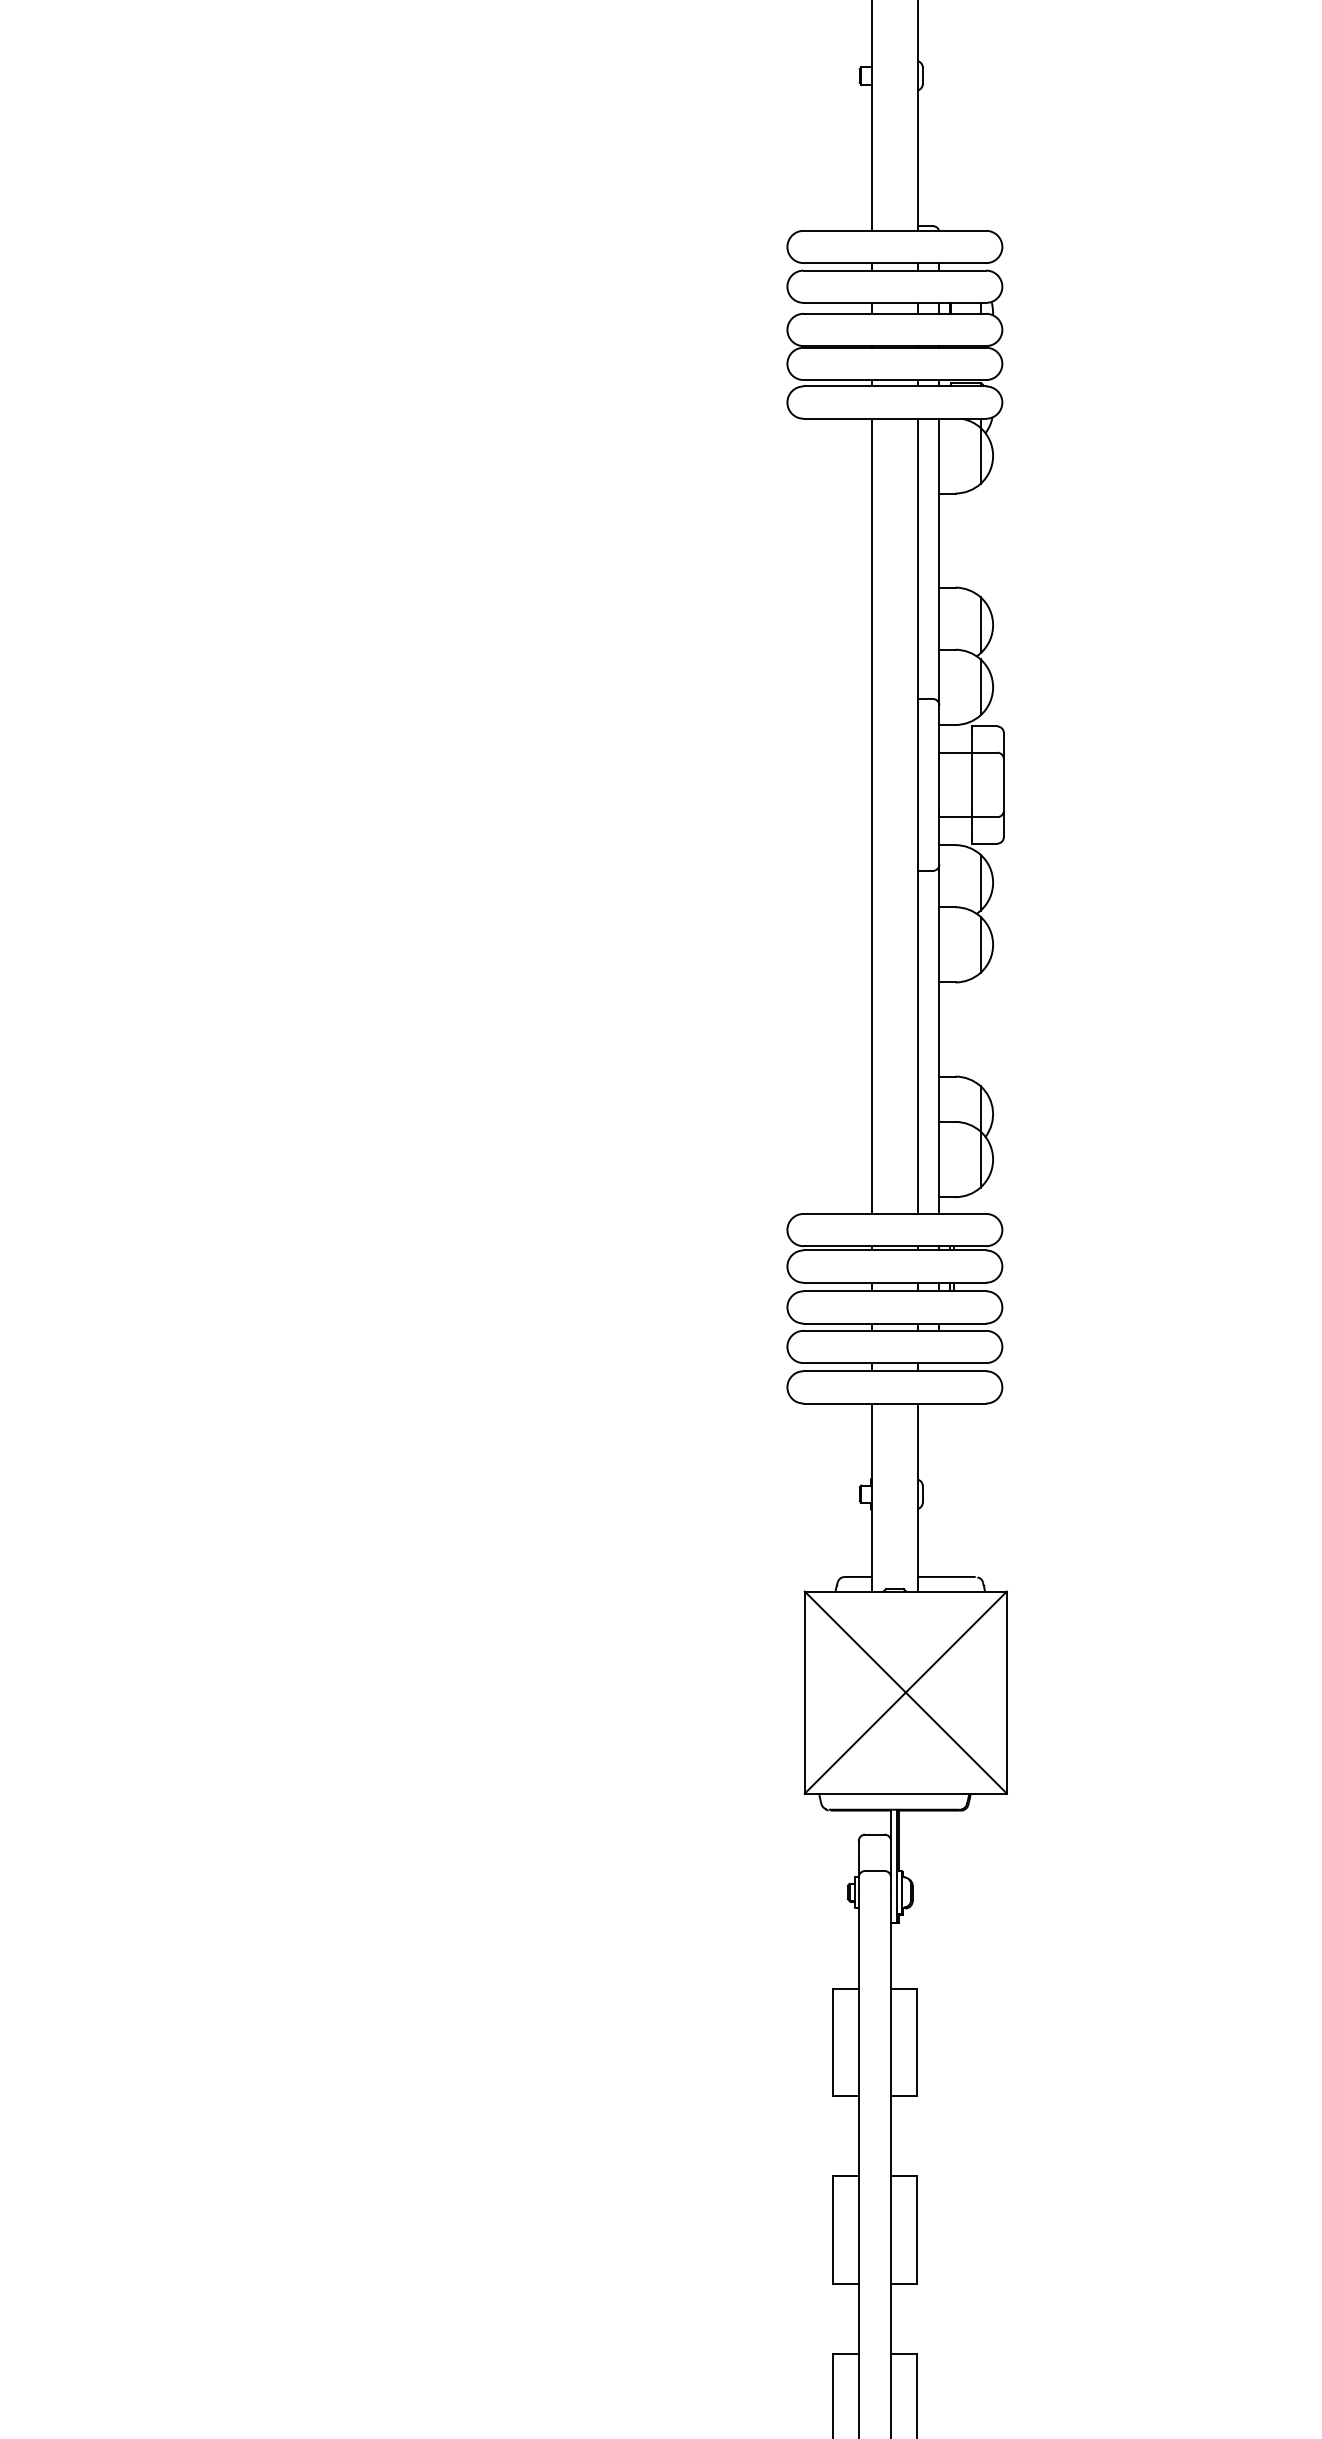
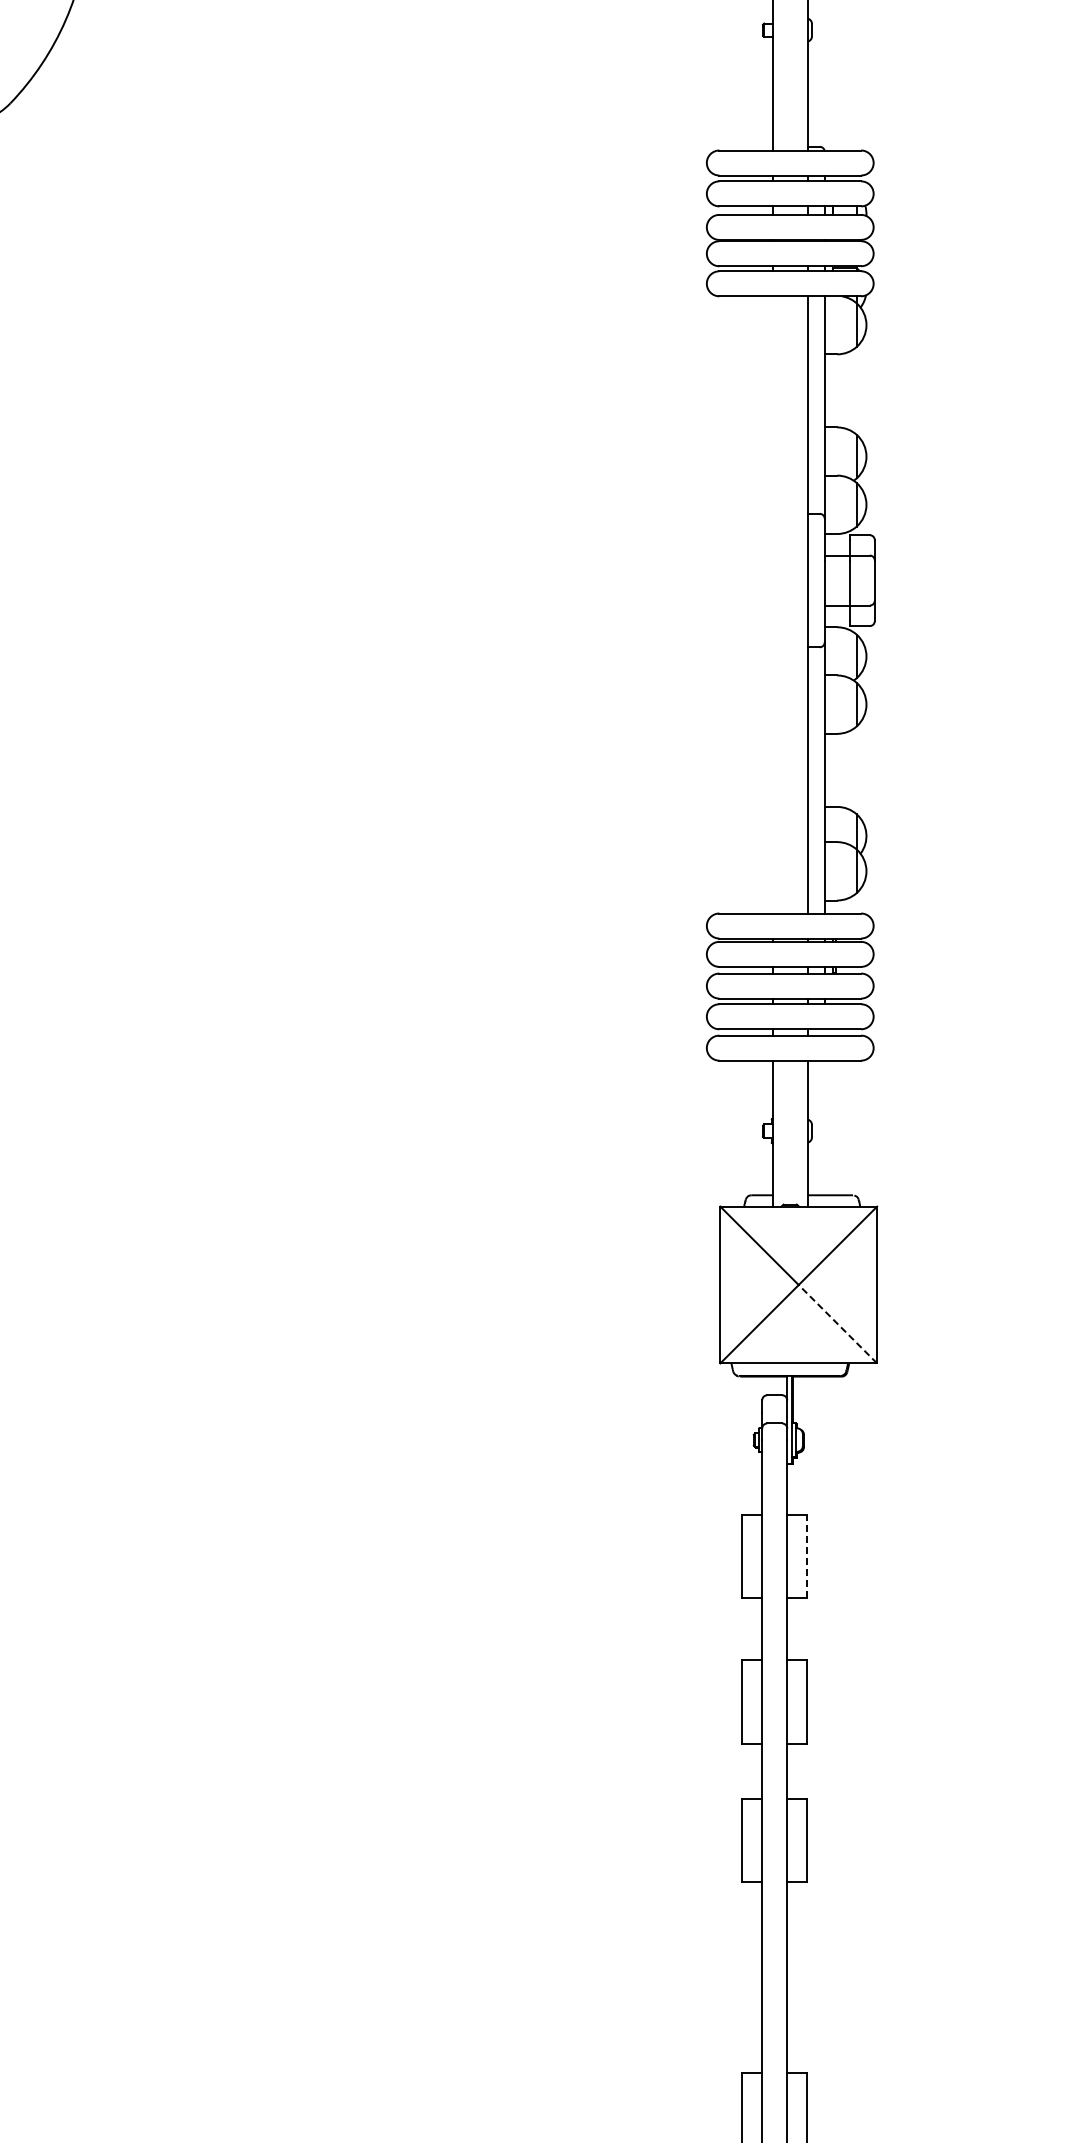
line: (872, 815) -> (772, 604), removed
line: (955, 1742) -> (837, 1323), solid -> dashed
line: (917, 2042) -> (807, 1556), solid -> dashed

